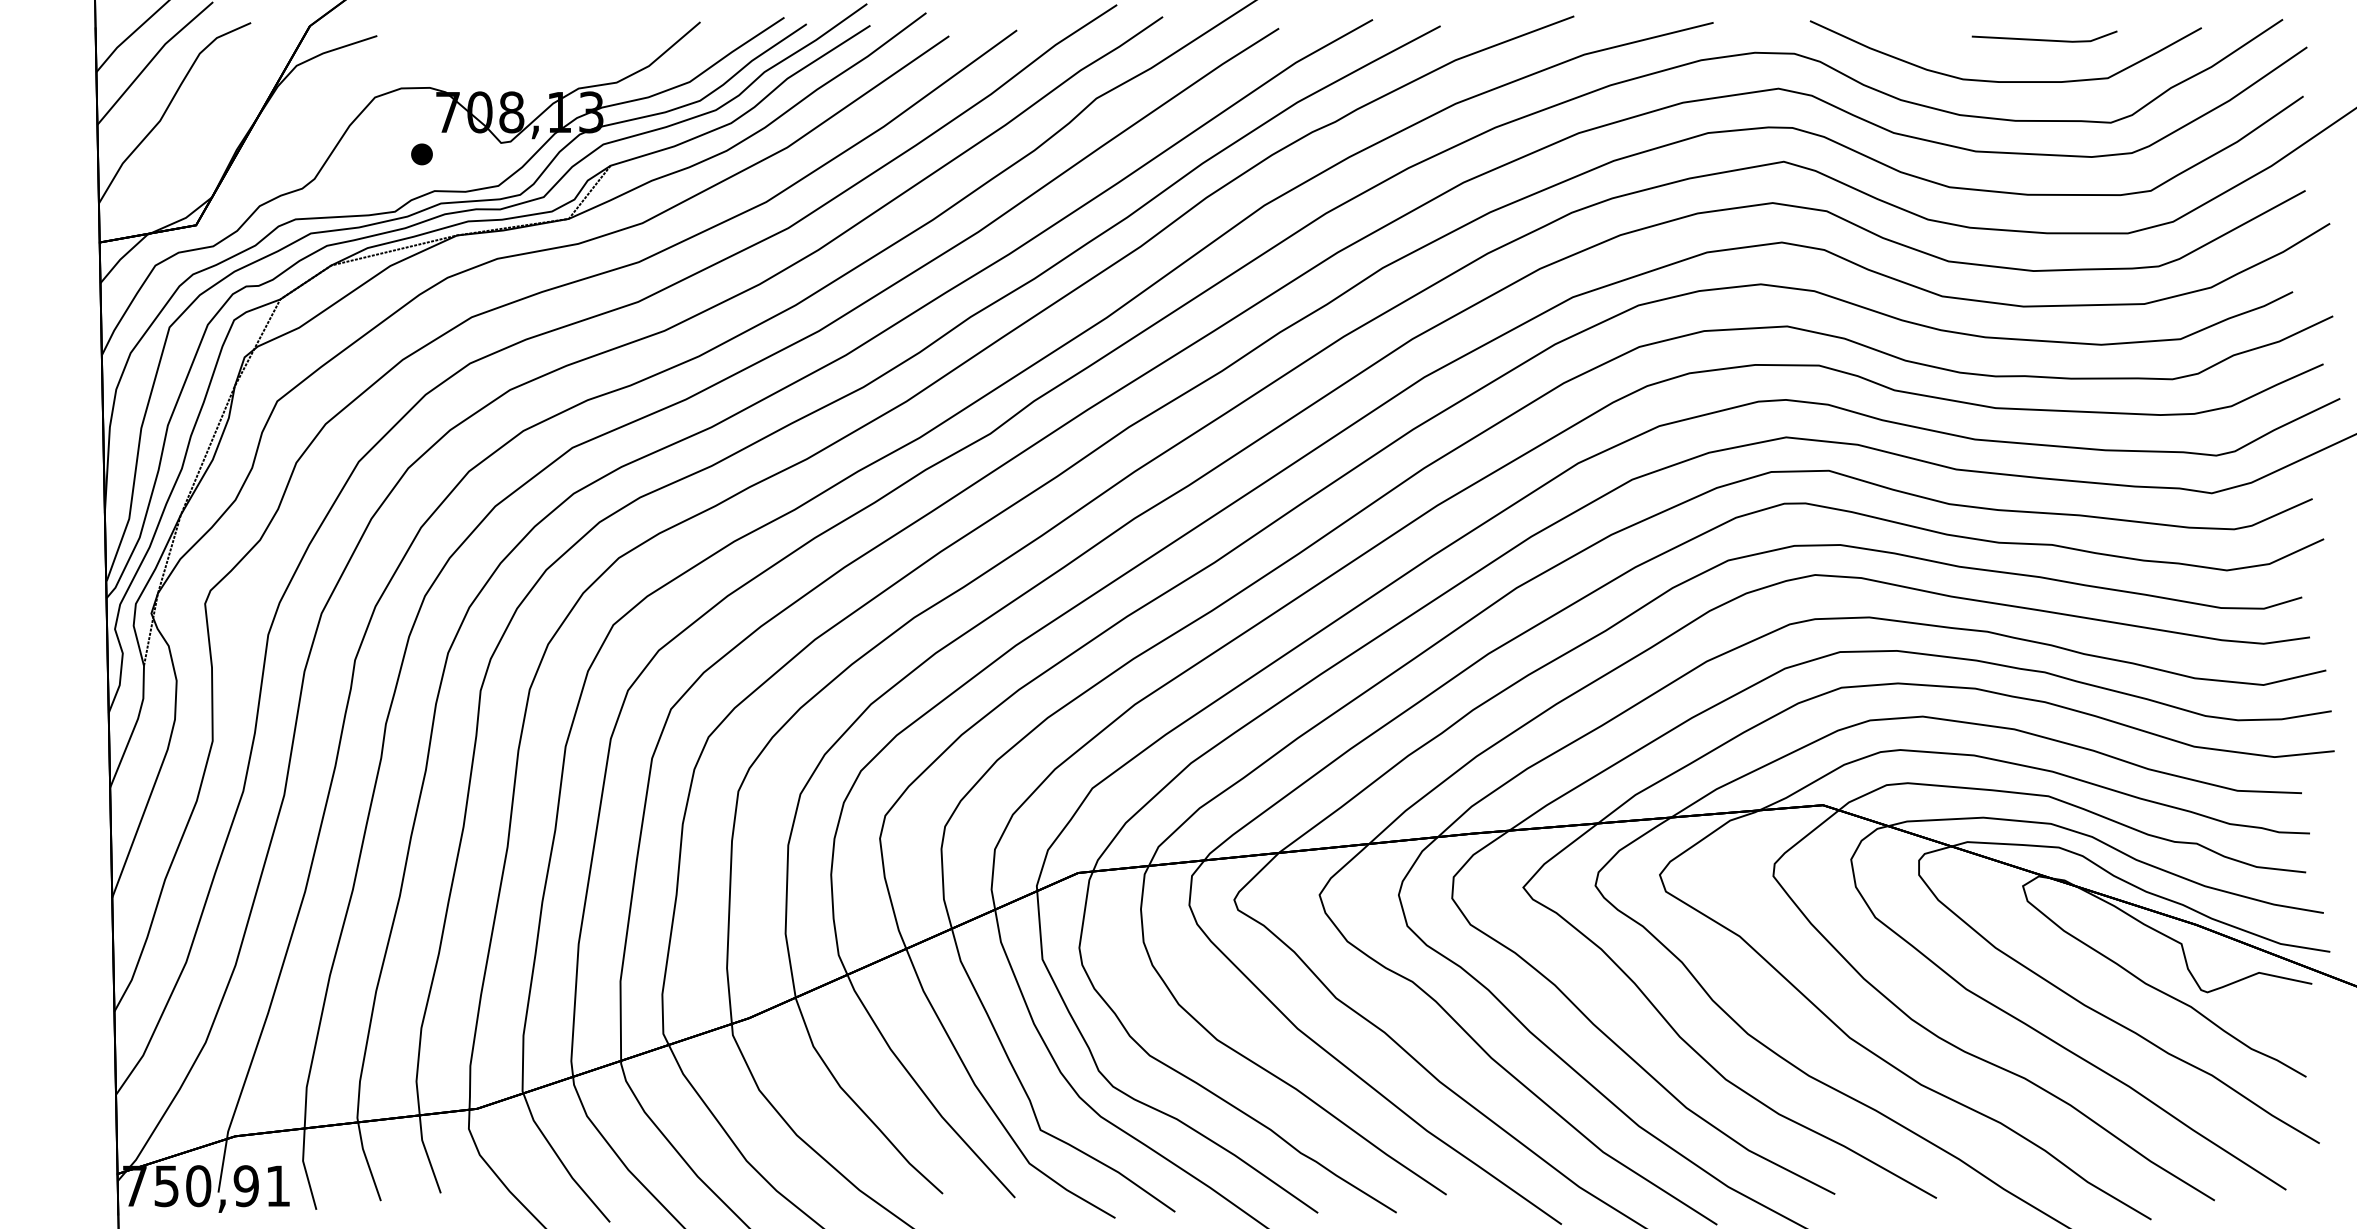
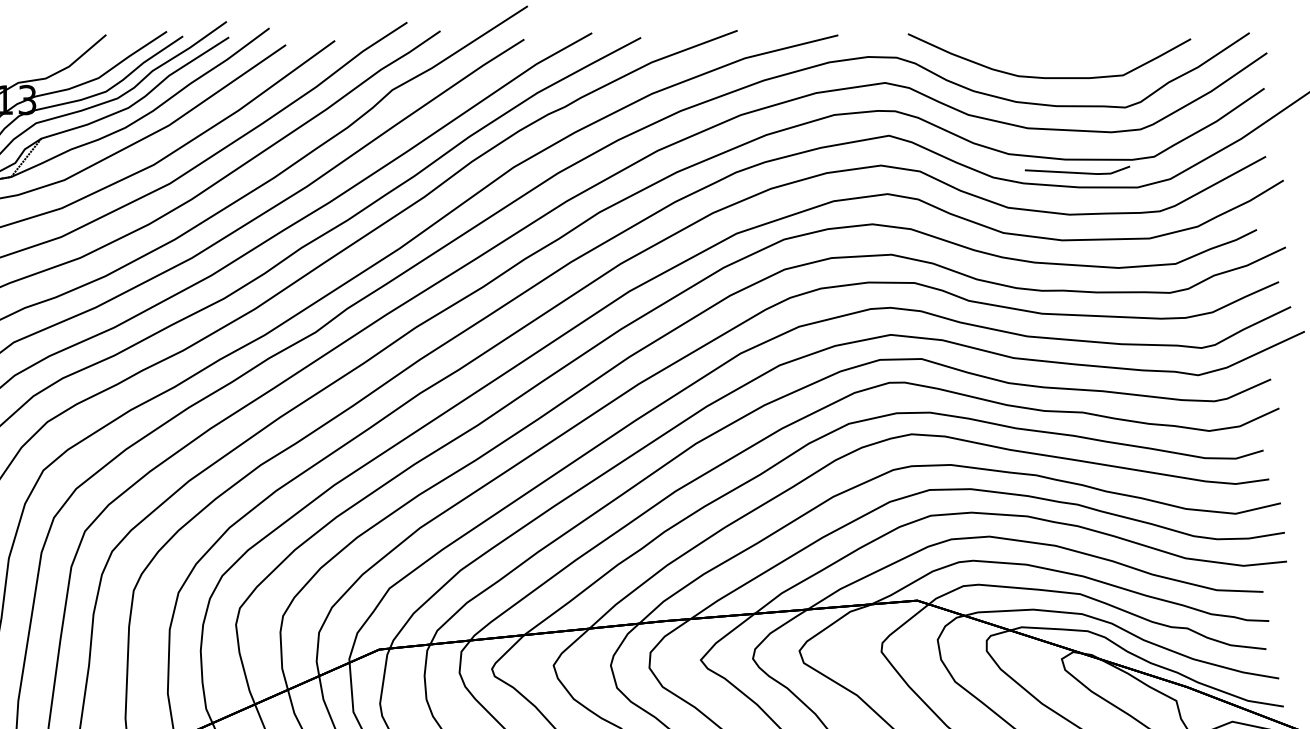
line: (2044, 39) -> (1077, 172), moved

